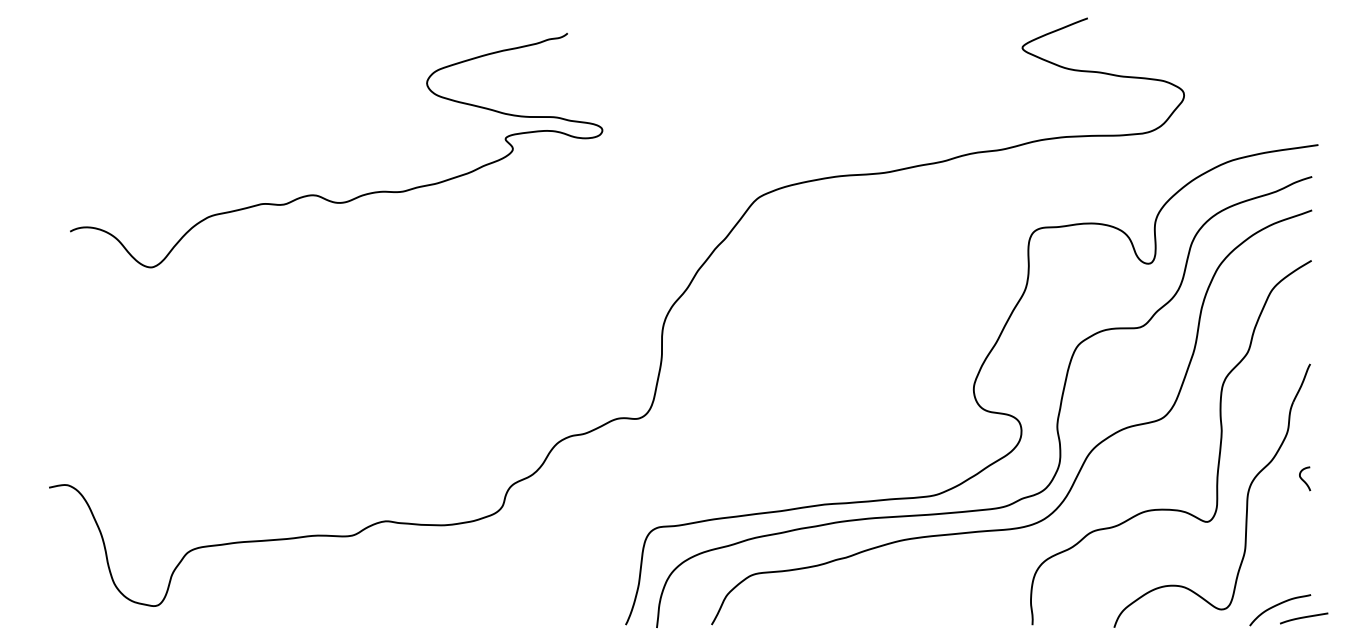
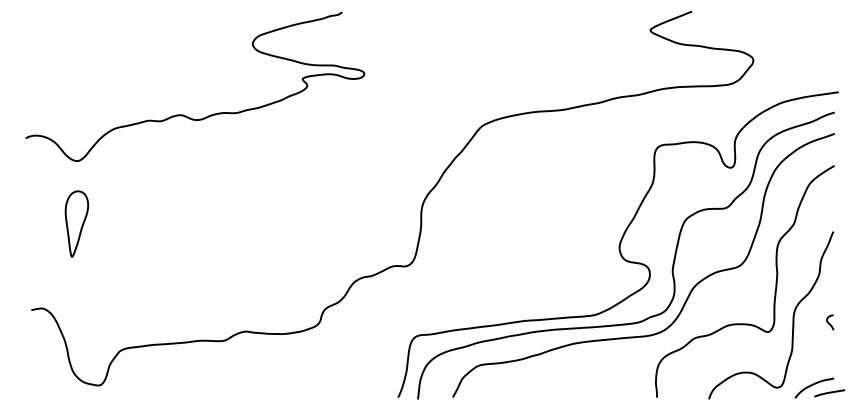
curve: (322, 195) -> (186, 115), moved
part: (120, 351) -> (76, 223), added
curve: (1303, 478) -> (829, 322), moved

